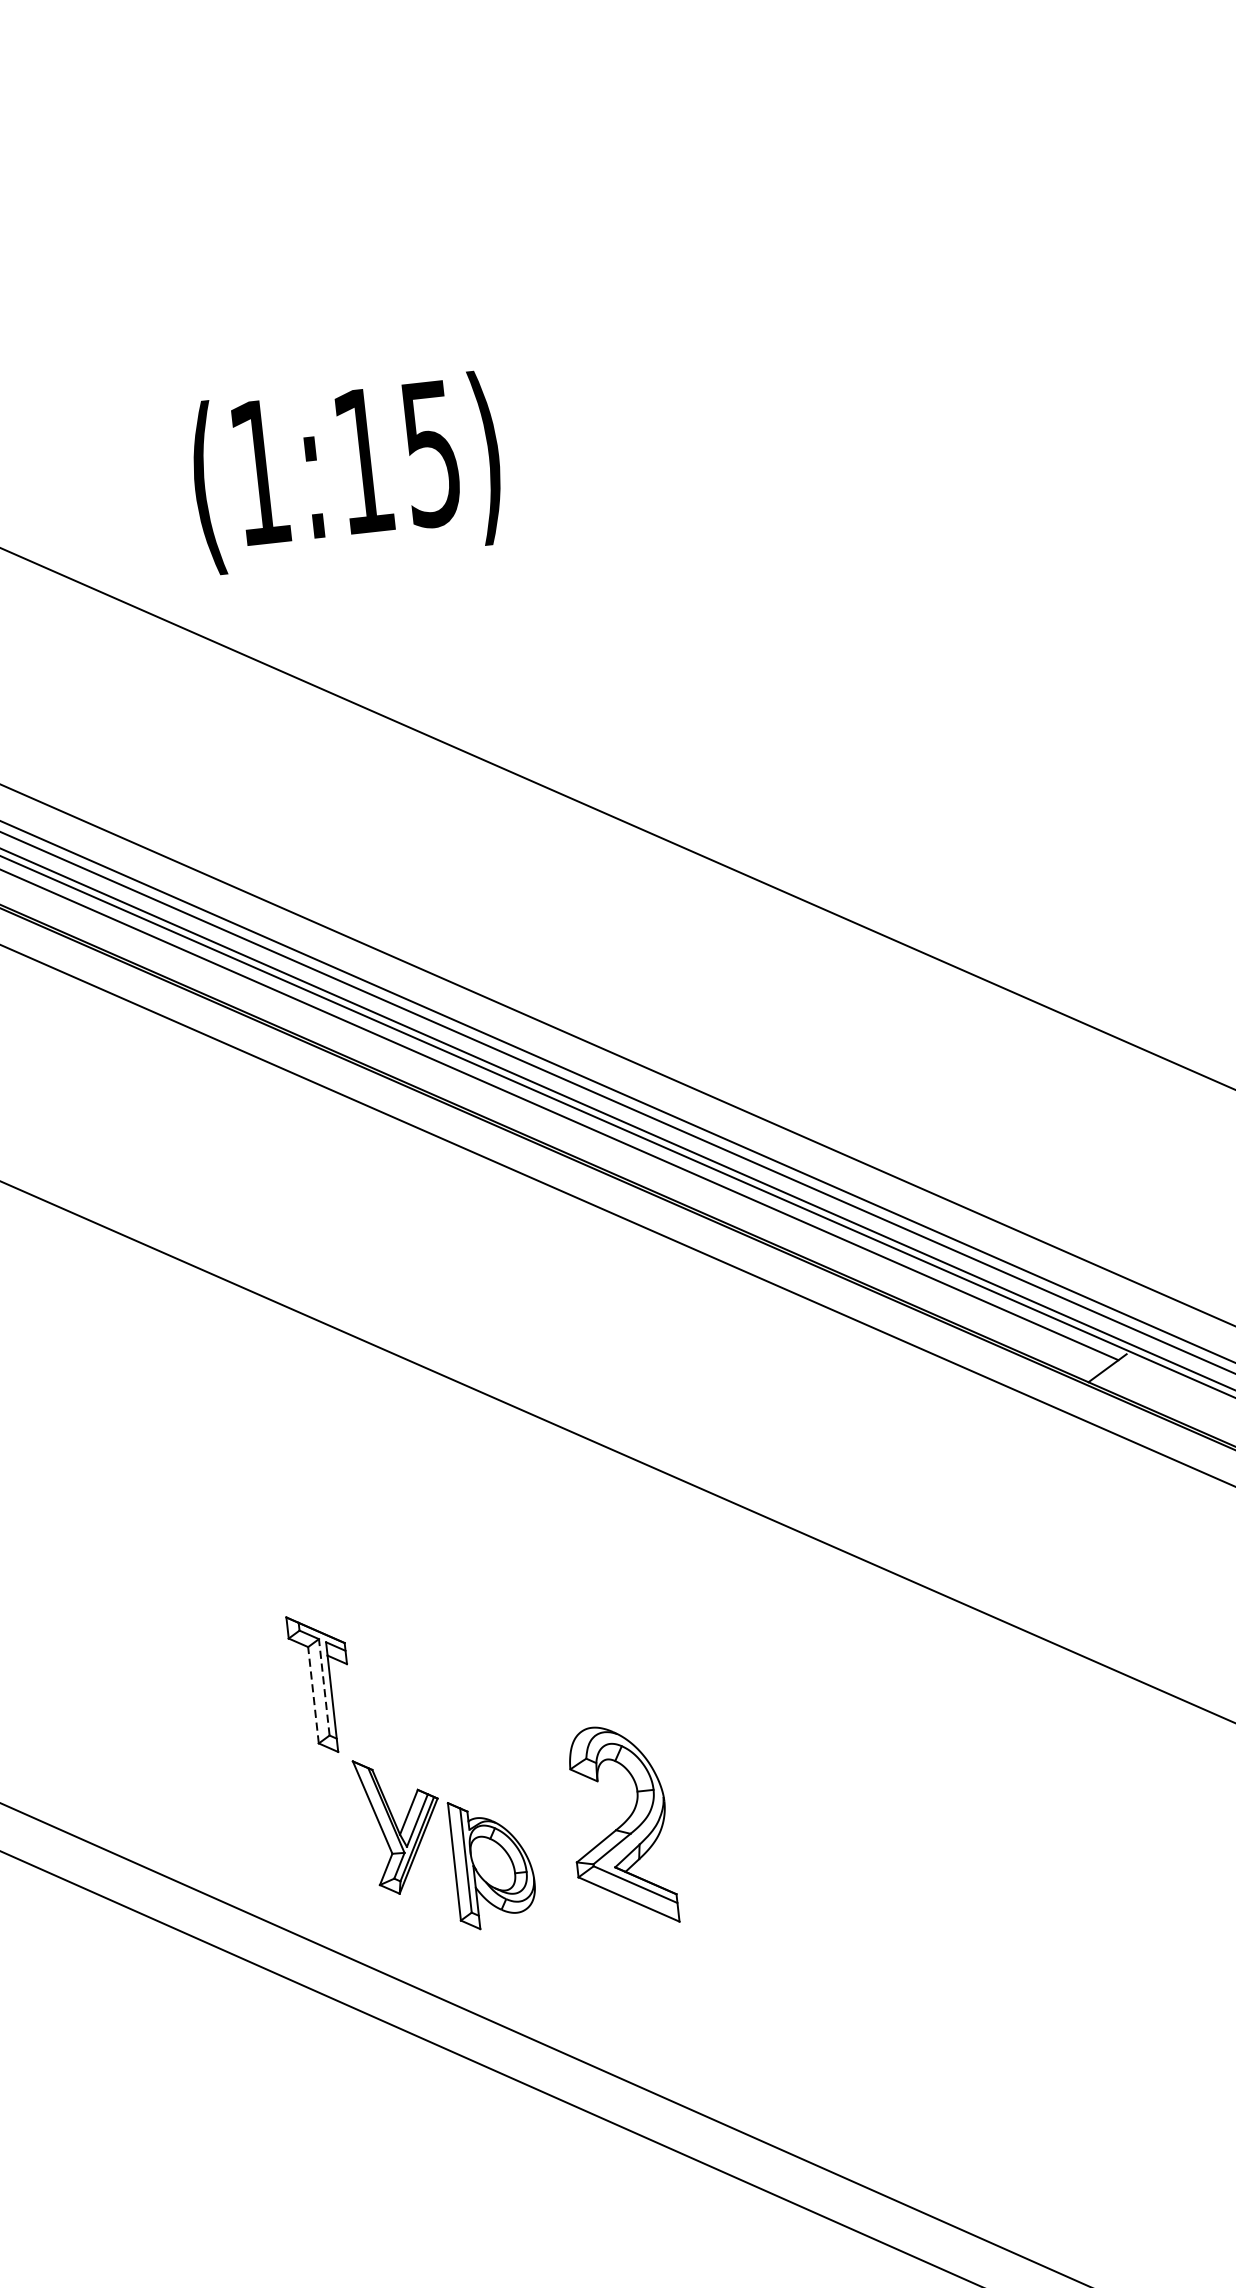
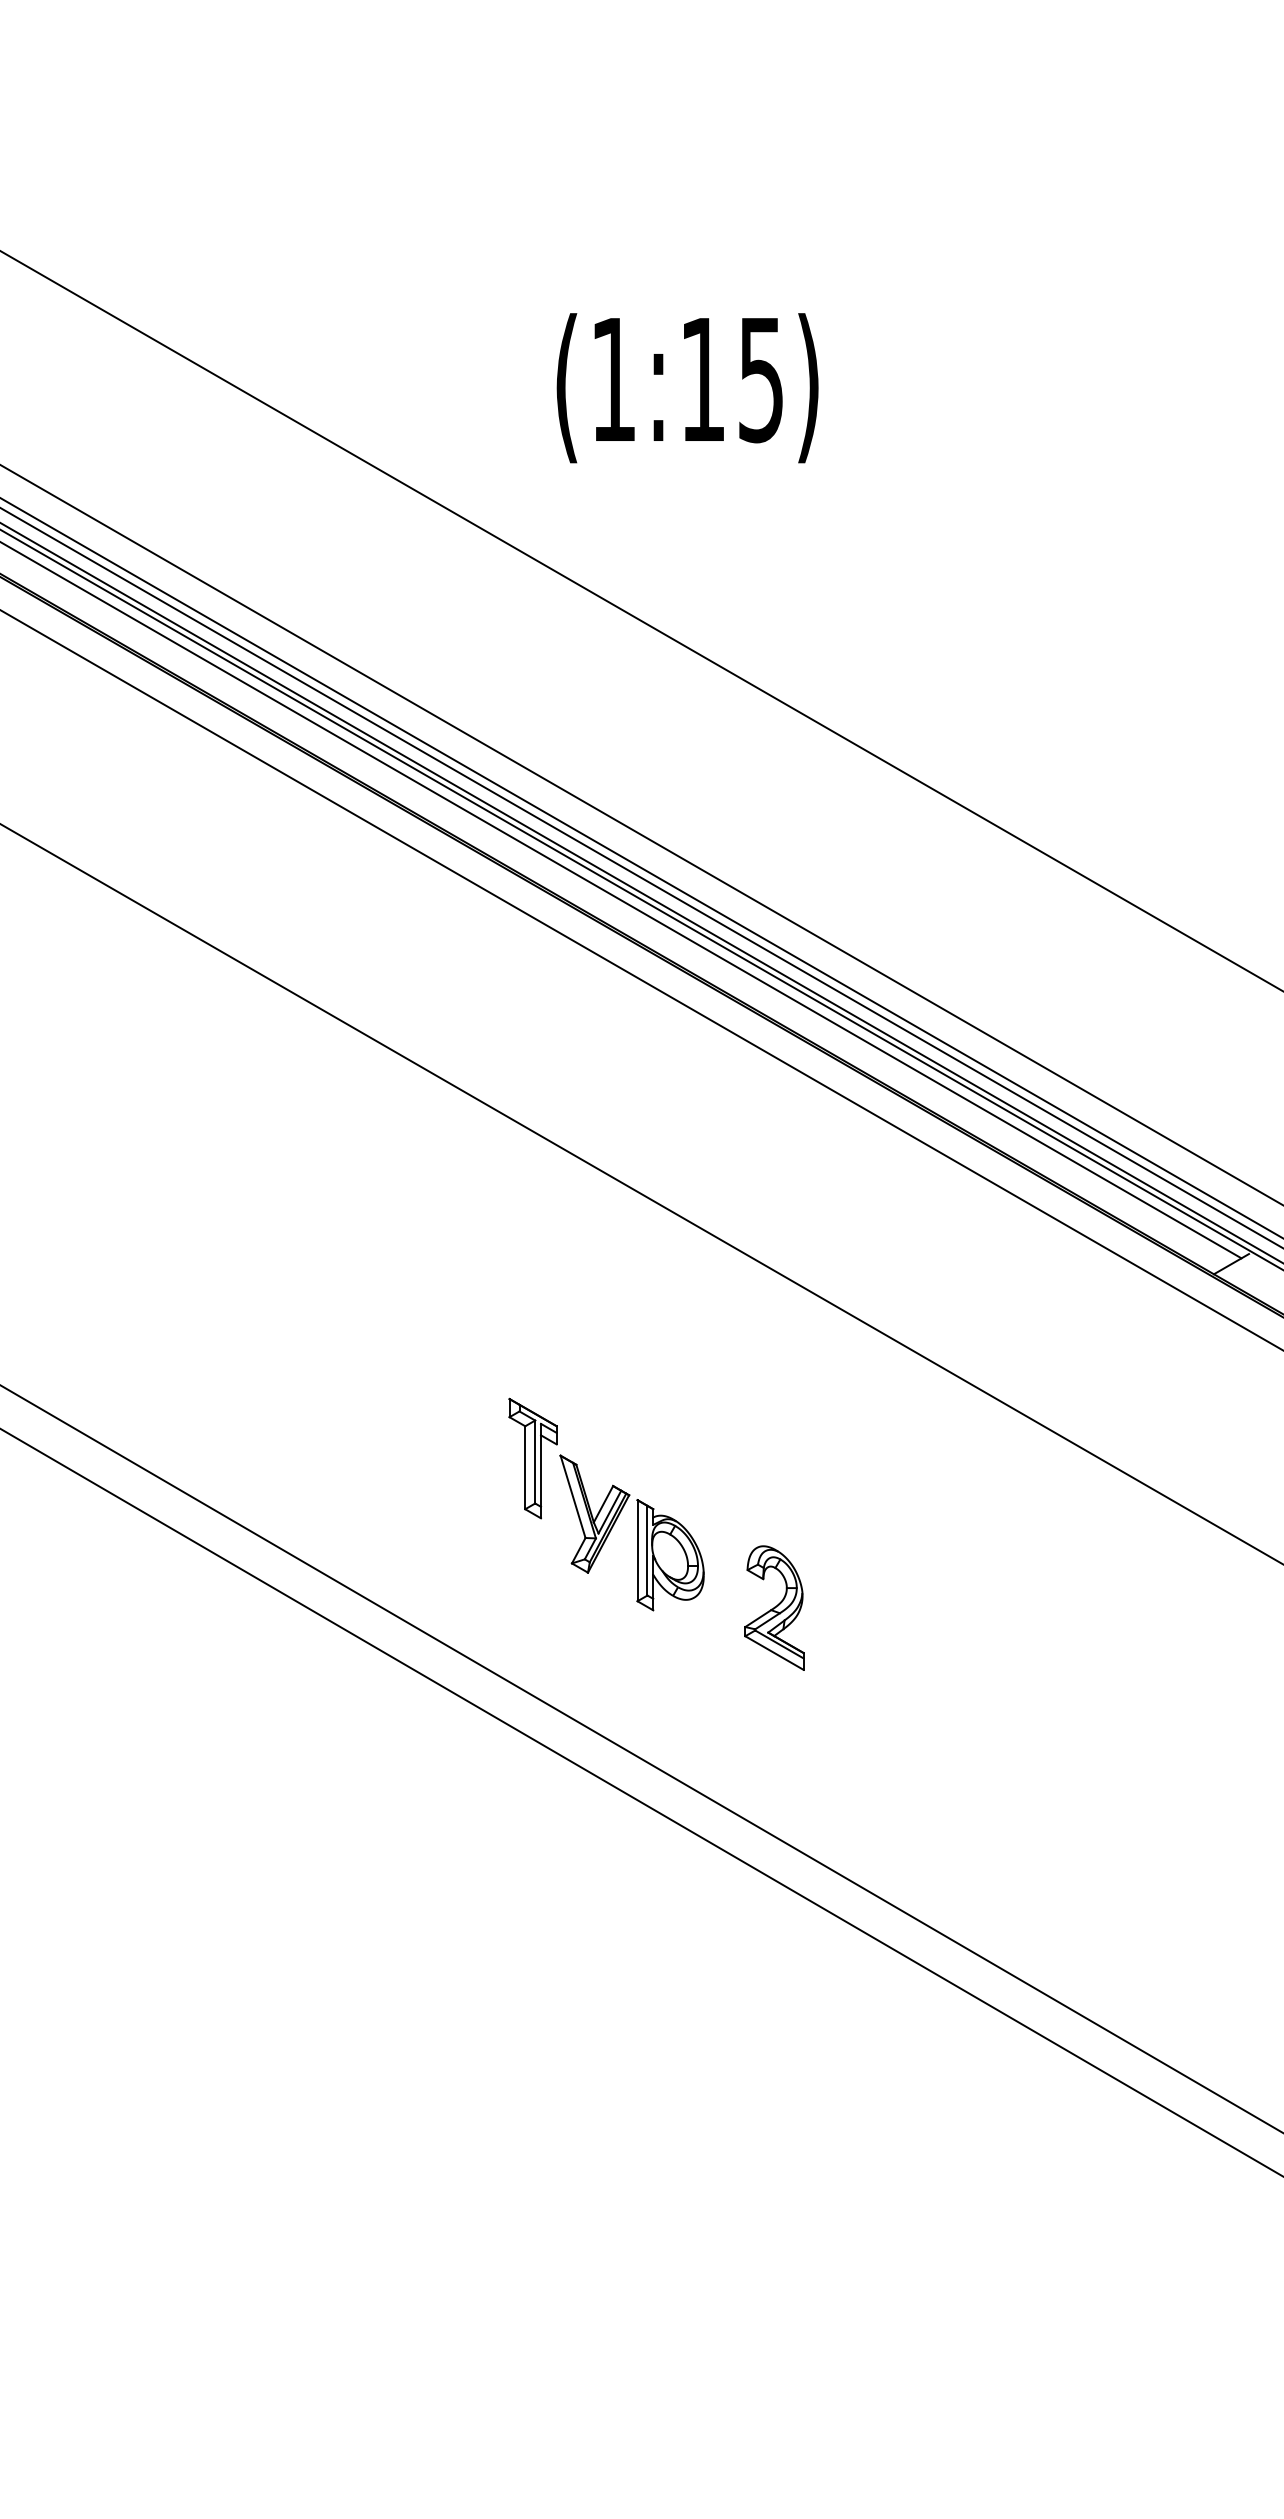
text: (346, 473) -> (687, 388), moved
line: (324, 1686) -> (535, 1461), dashed -> solid
line: (313, 1694) -> (525, 1467), dashed -> solid
part: (620, 1825) -> (774, 1607), size x0.71
part: (445, 1841) -> (631, 1532), moved

